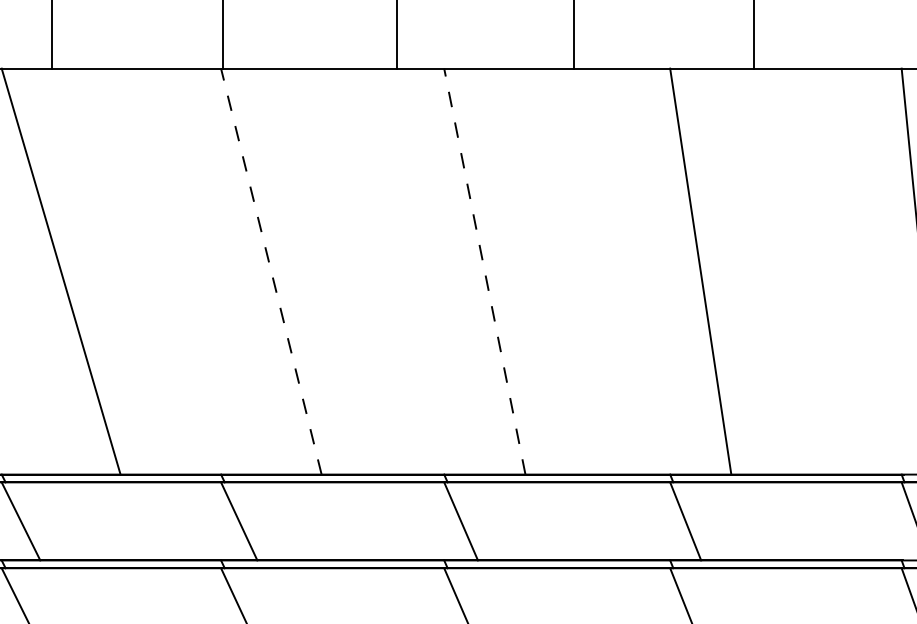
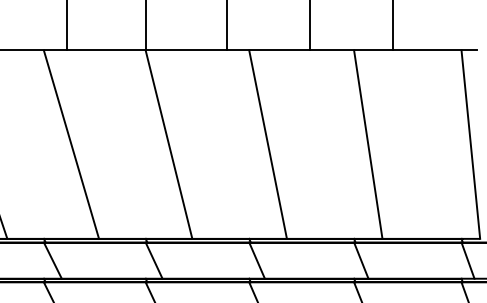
line: (270, 271) -> (168, 144), dashed -> solid
line: (485, 271) -> (268, 144), dashed -> solid

